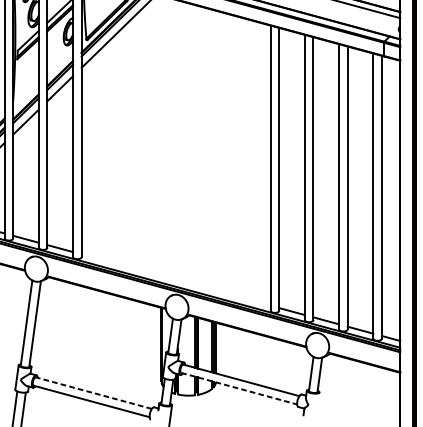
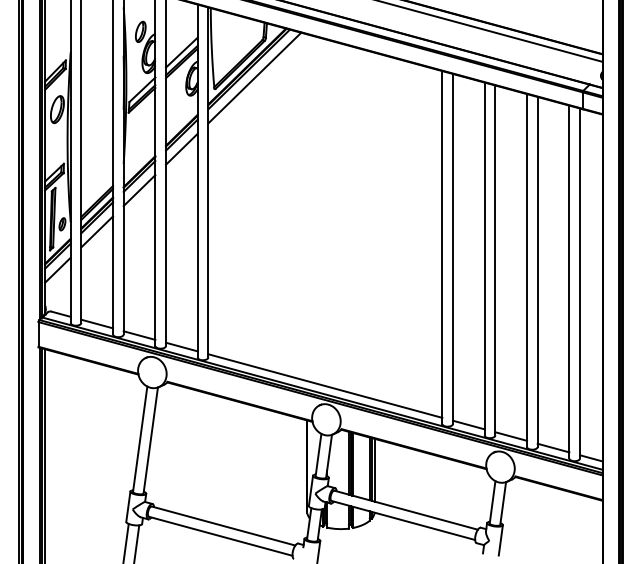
line: (176, 279) -> (325, 385), added
line: (239, 388) -> (403, 520), dashed -> solid
line: (93, 392) -> (223, 525), dashed -> solid
line: (317, 404) -> (500, 540), added

